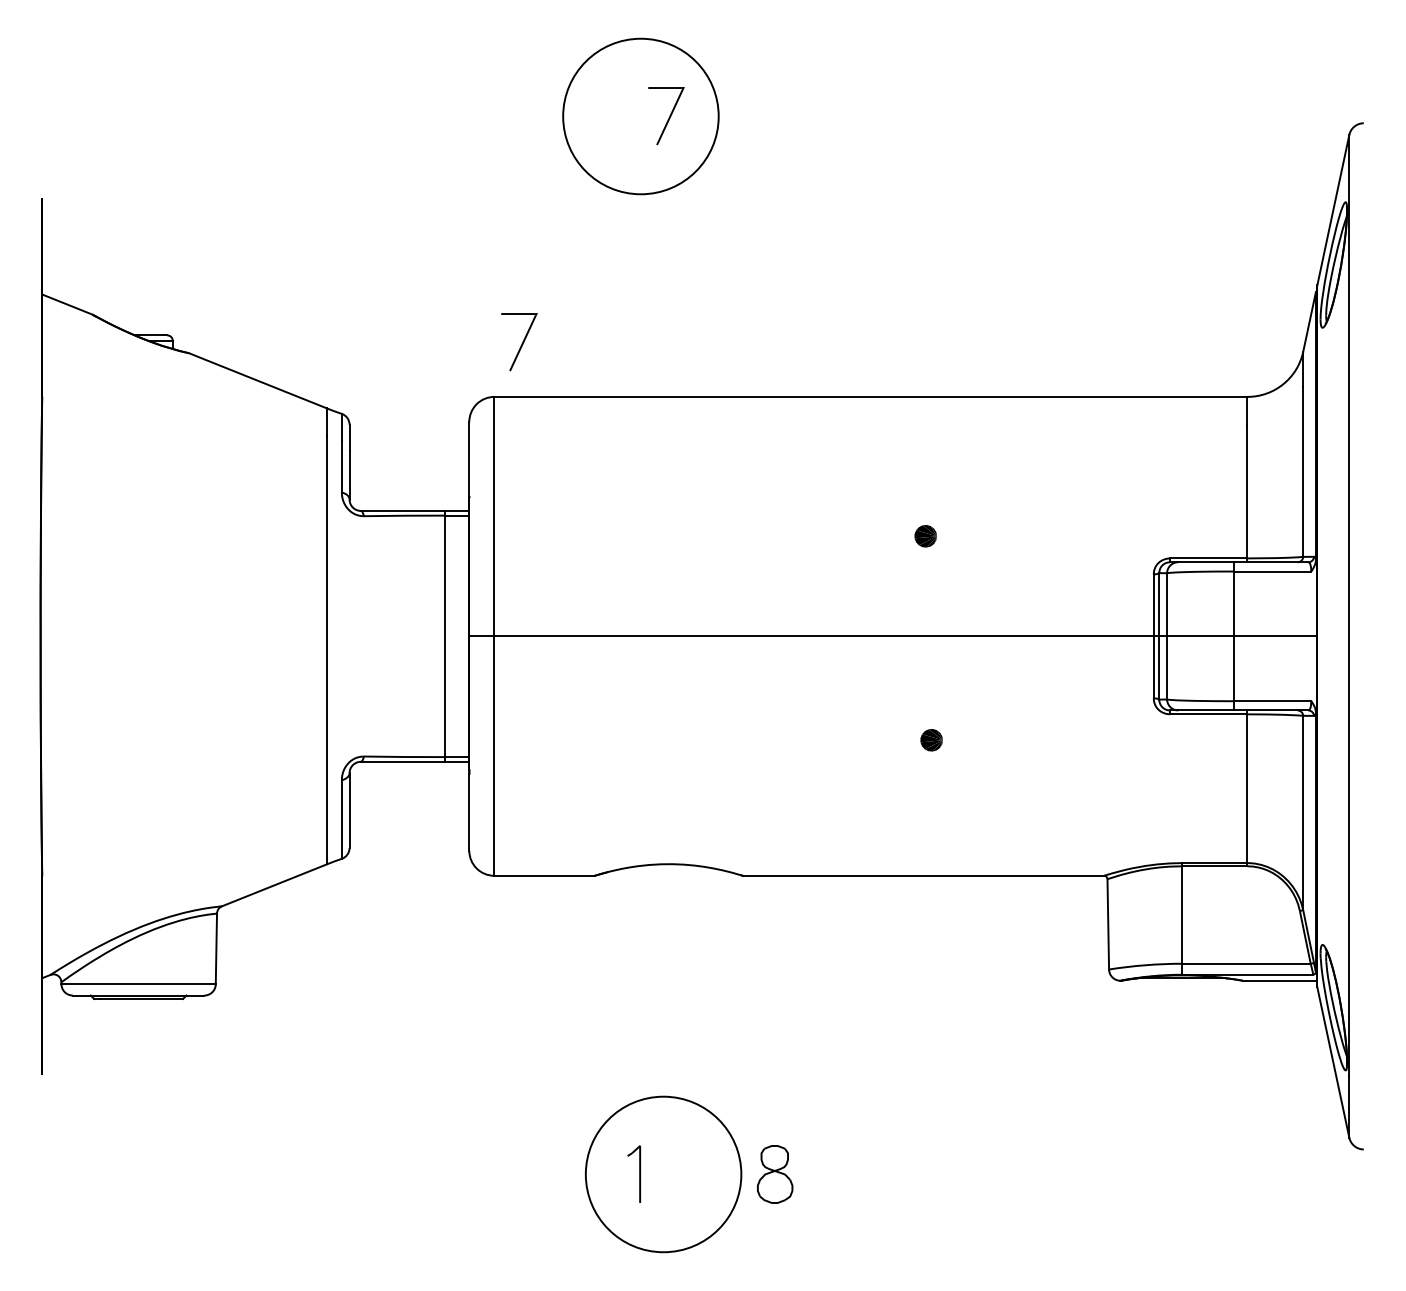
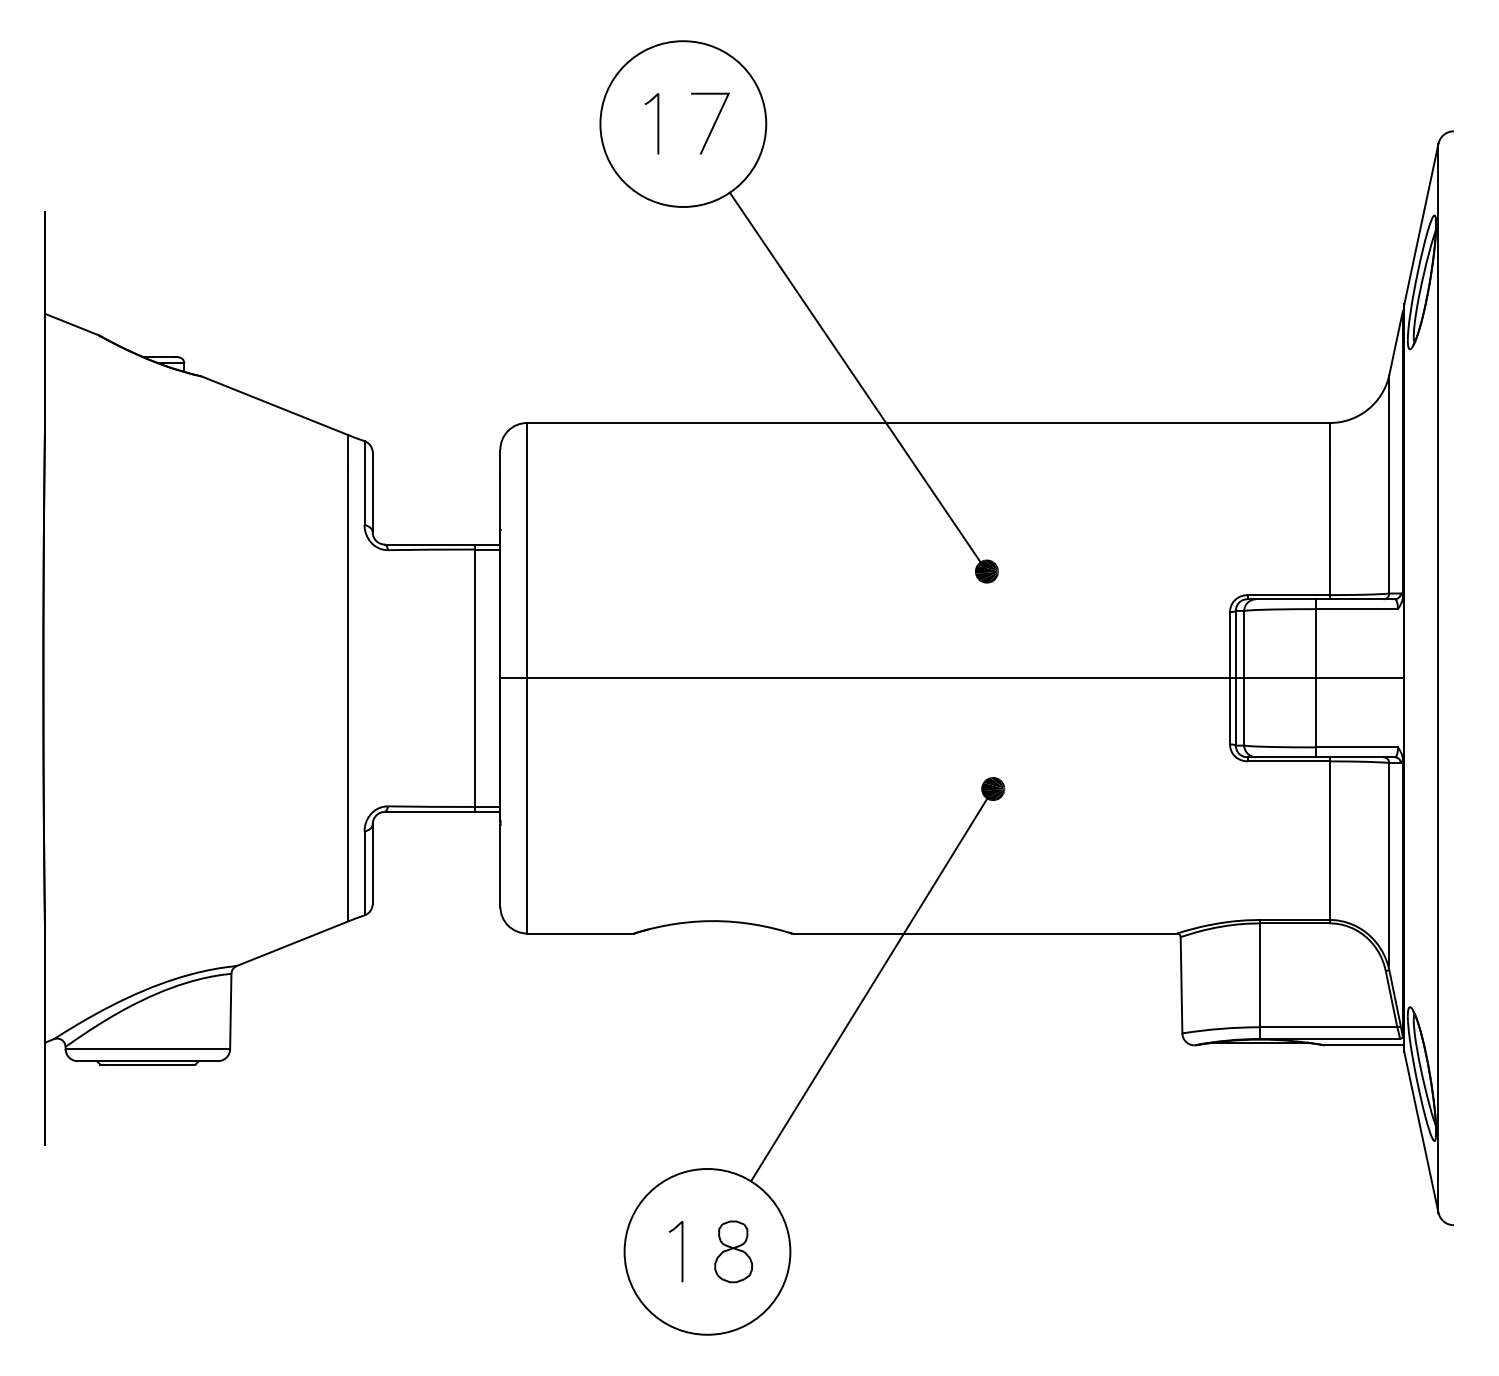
part: (611, 115) -> (651, 123), added
line: (521, 343) -> (556, 366), removed
line: (804, 358) -> (857, 382), added
line: (817, 924) -> (871, 985), added
part: (775, 1174) -> (734, 1251), moved

